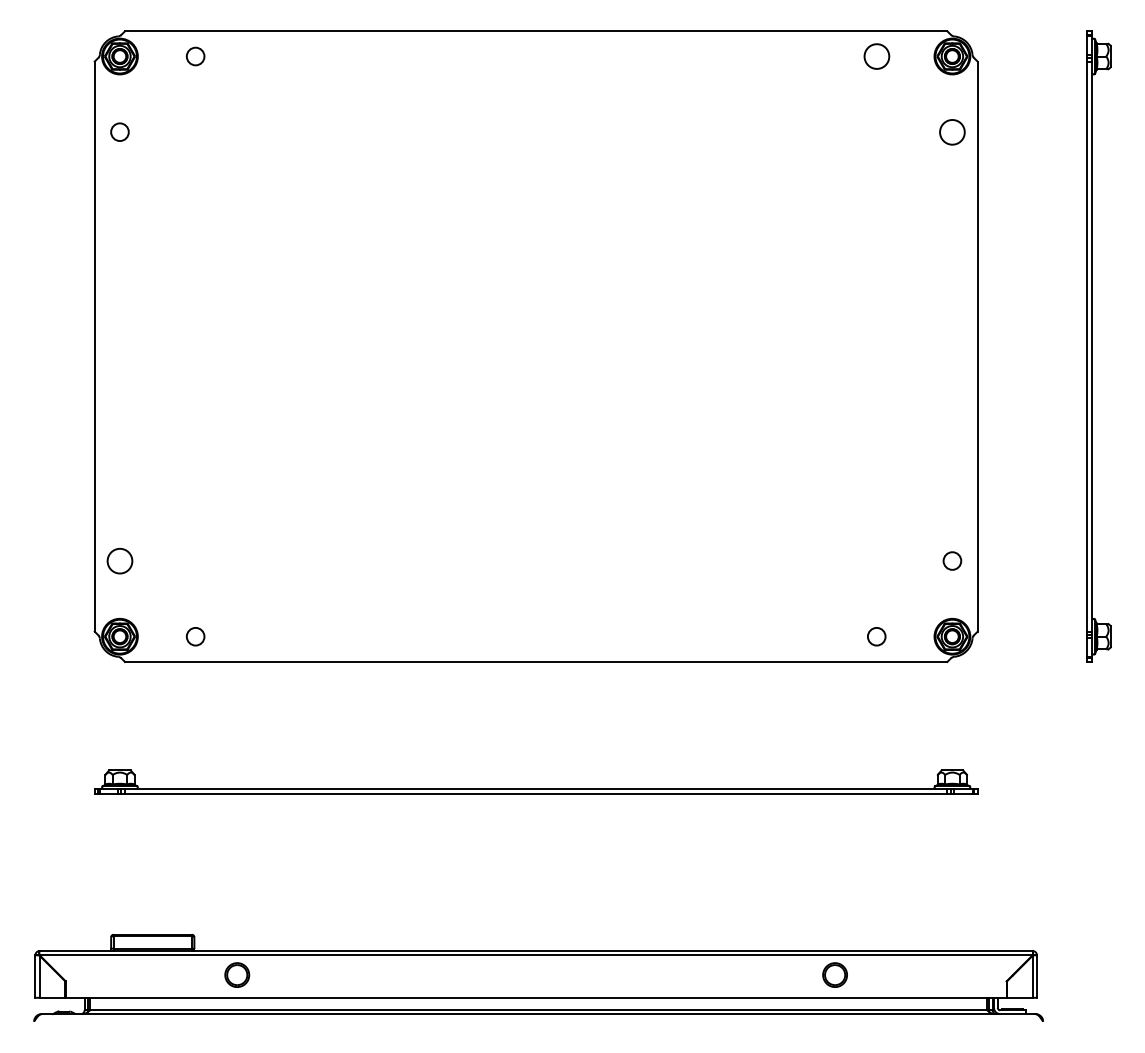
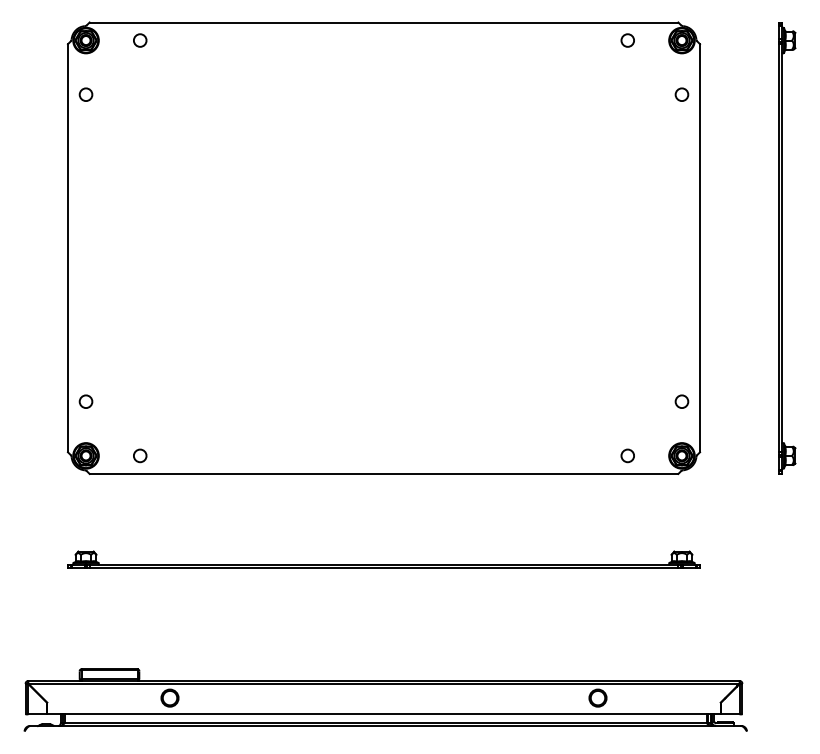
circle: (876, 56) -> (627, 40), size x0.71
circle: (951, 131) -> (681, 94), size x0.71
circle: (119, 560) -> (85, 401), size x0.71

